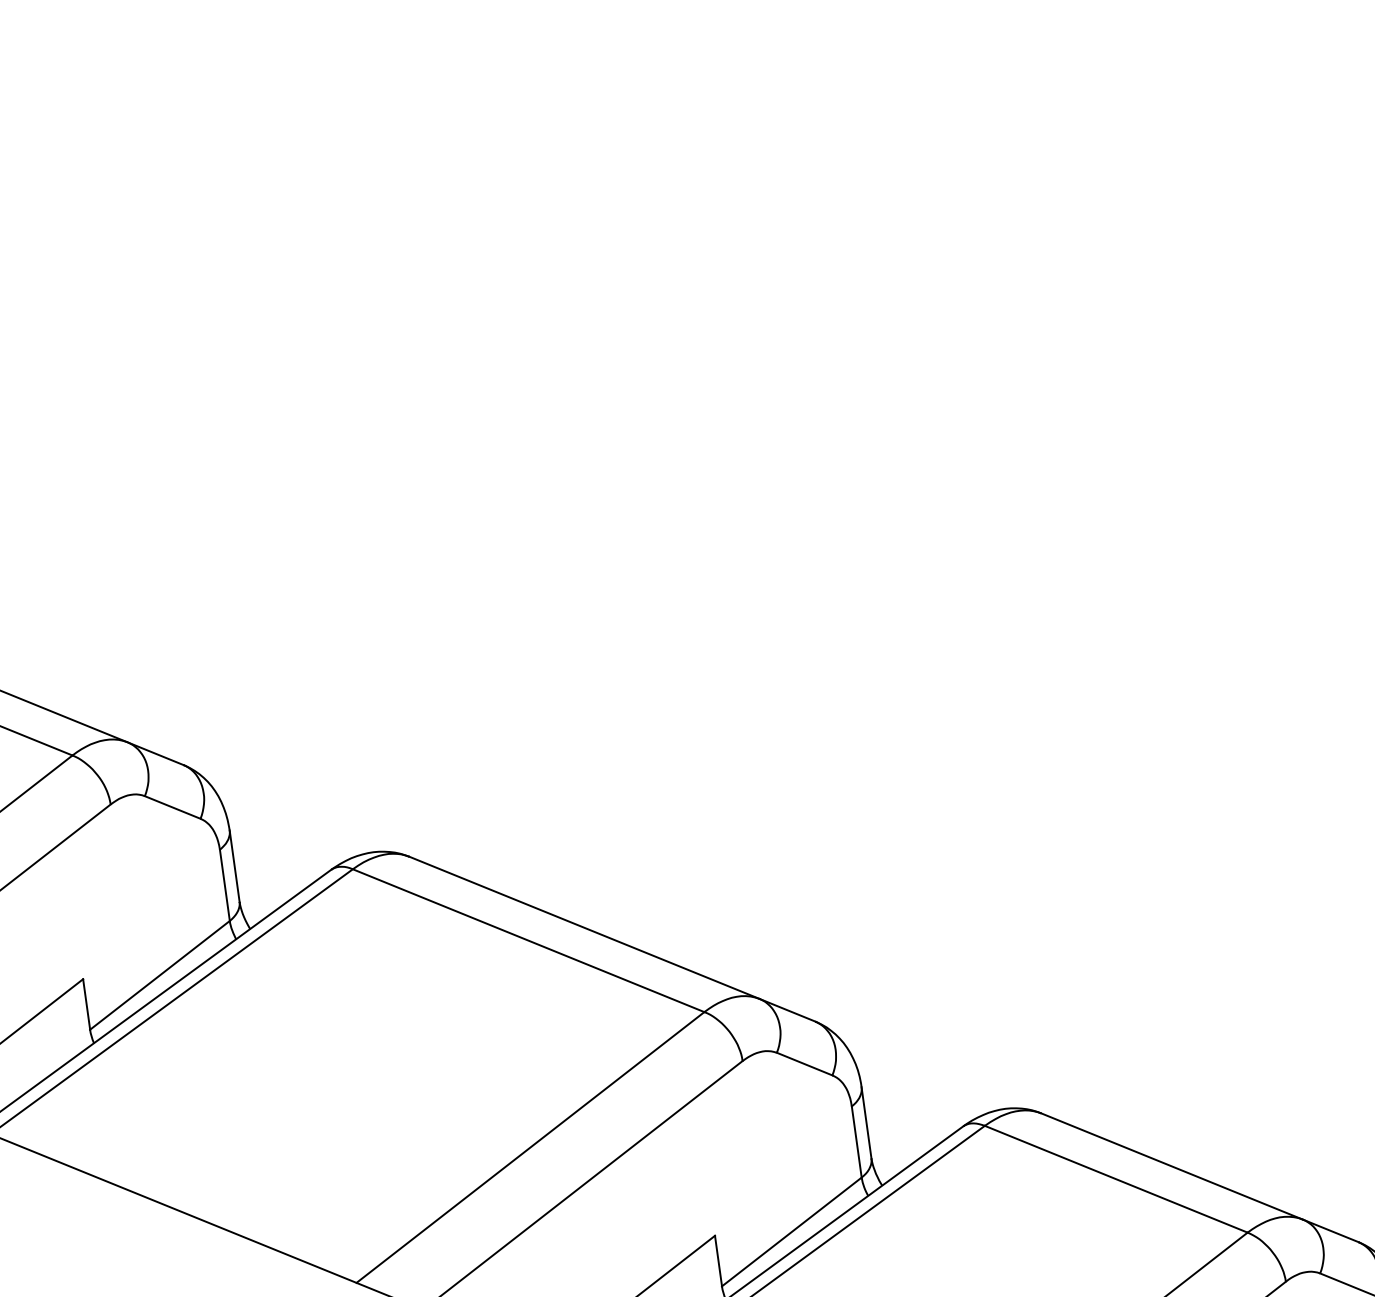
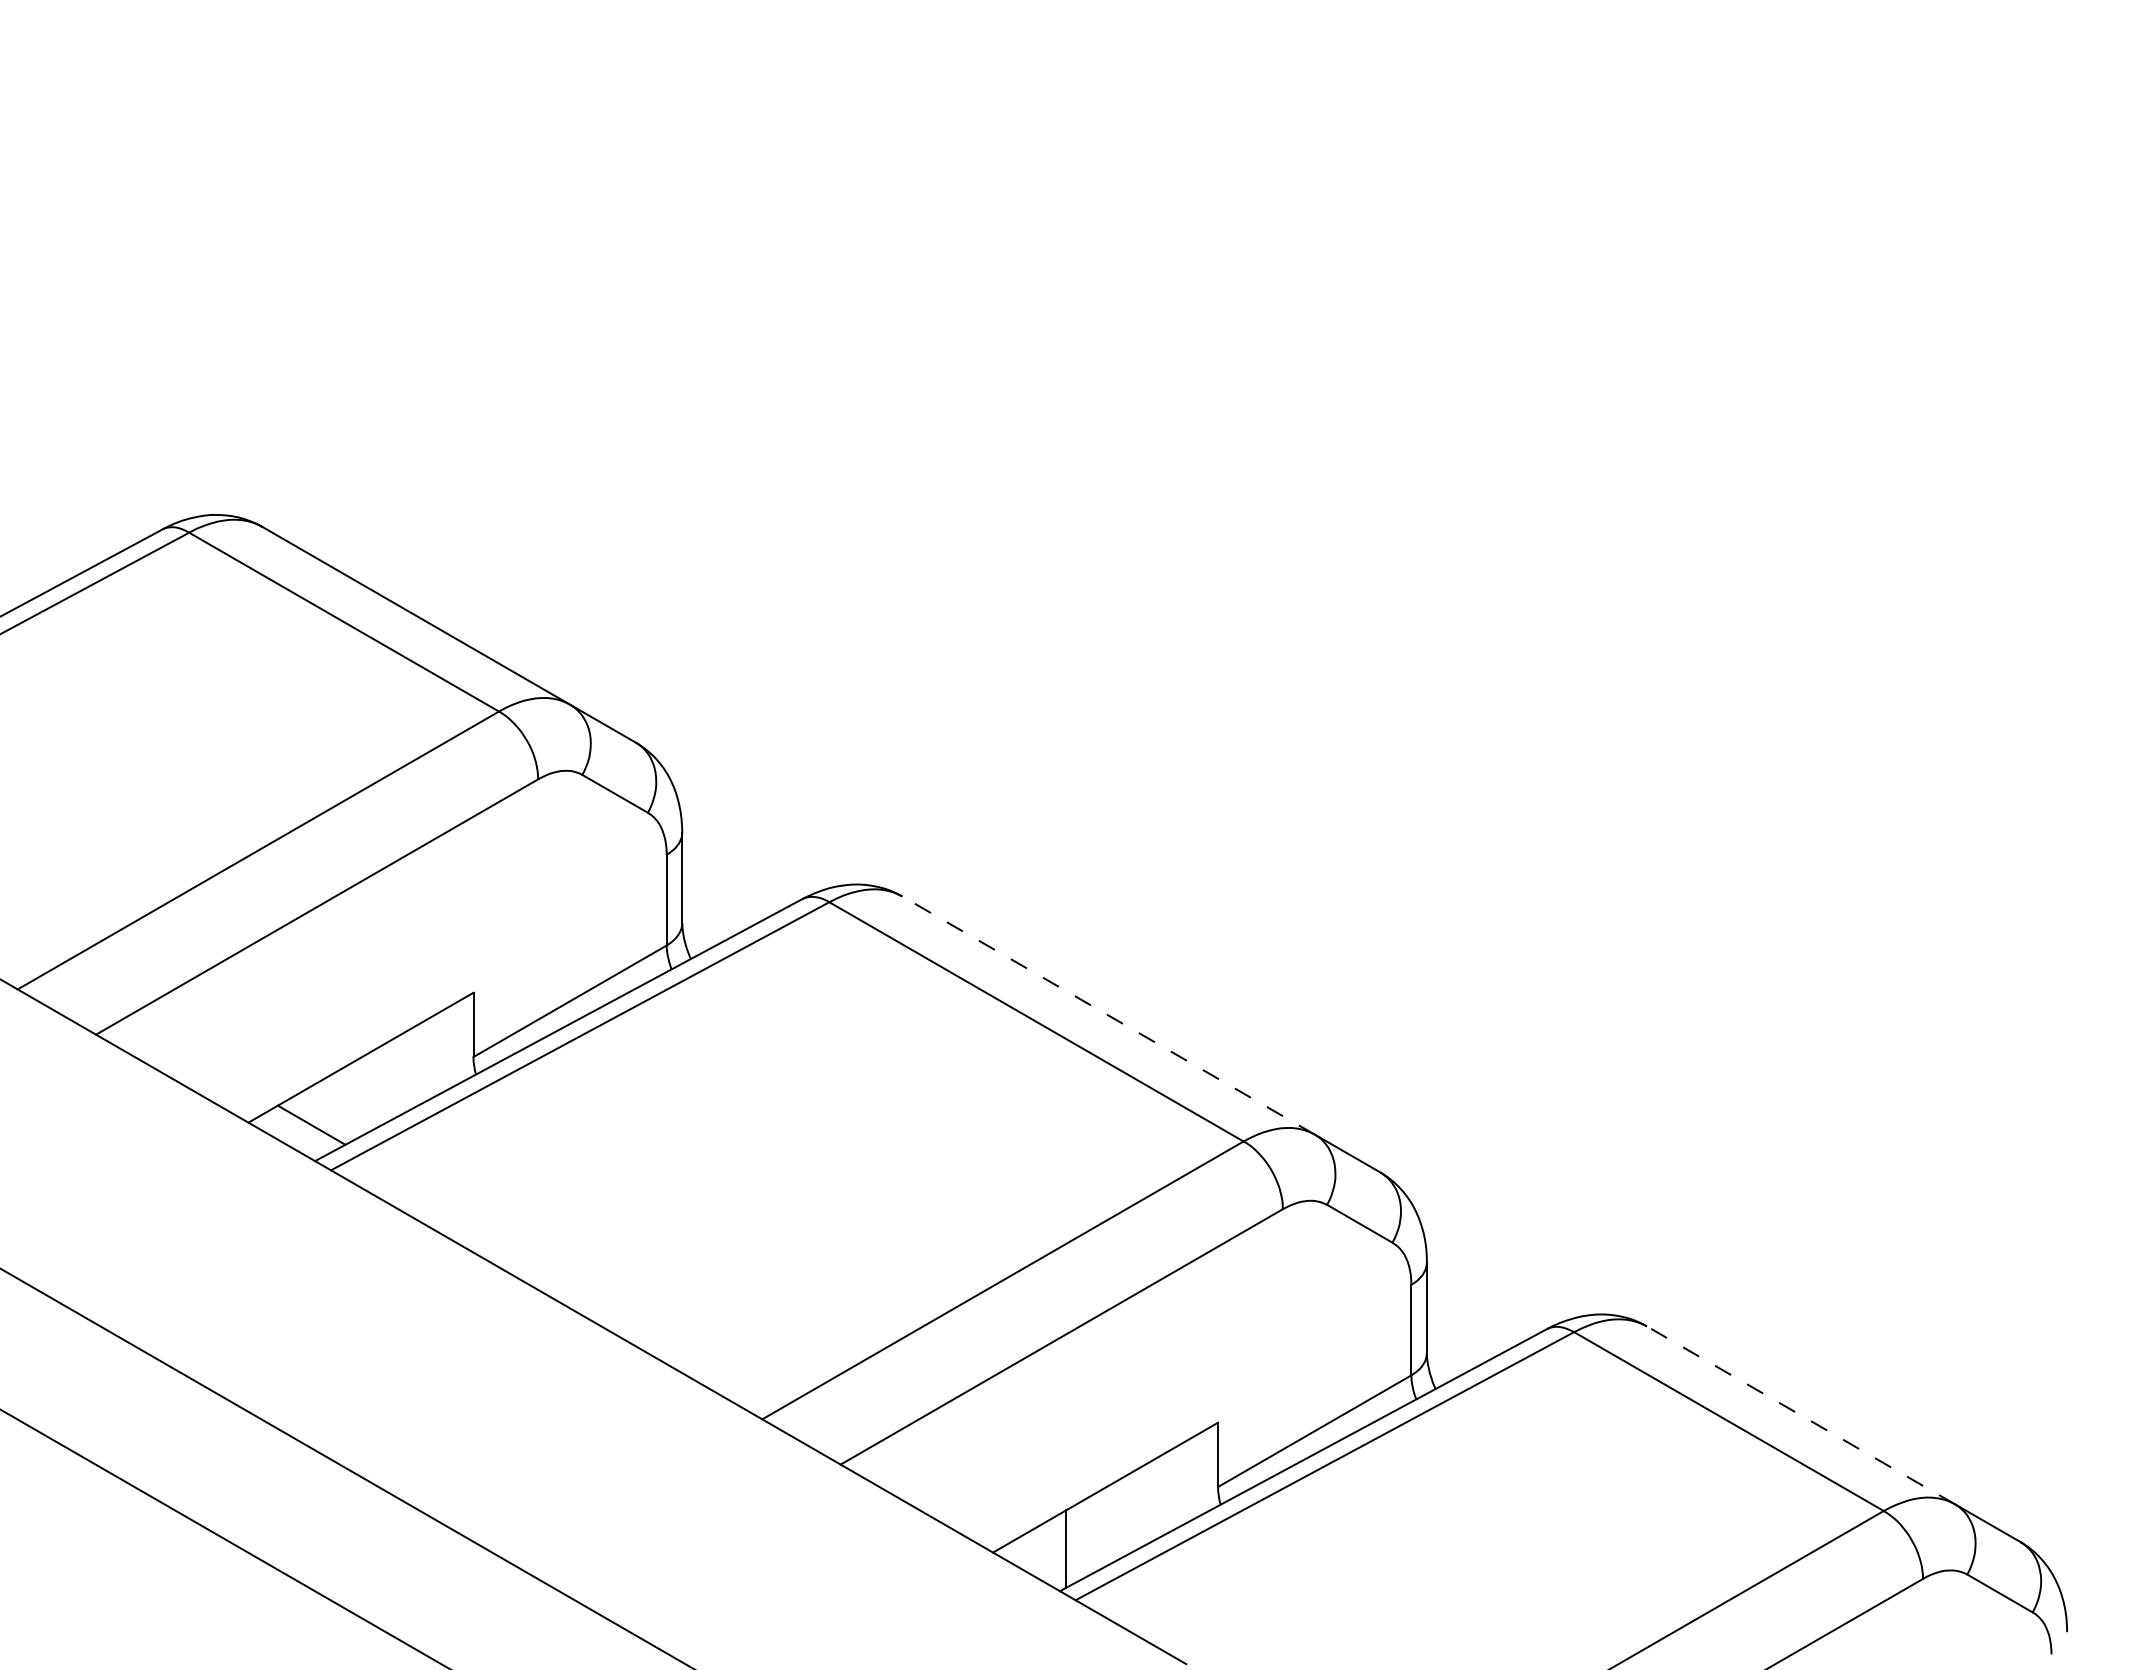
line: (584, 927) -> (1108, 1015), solid -> dashed
line: (1172, 1166) -> (1801, 1415), solid -> dashed

